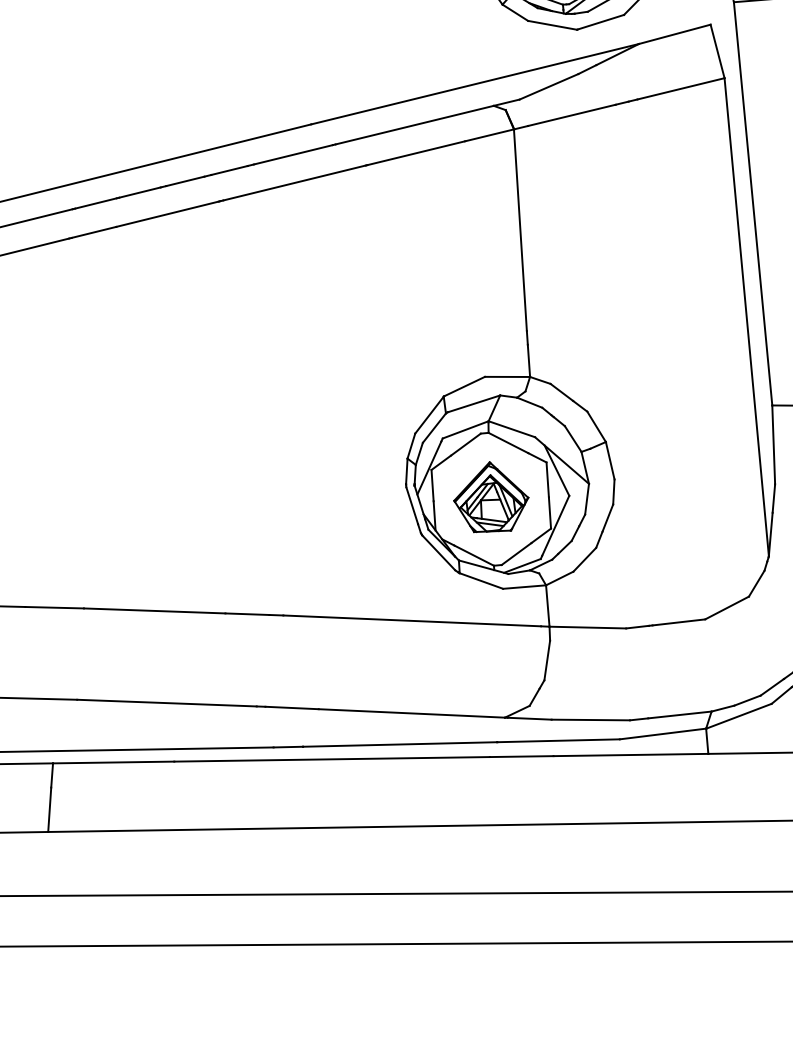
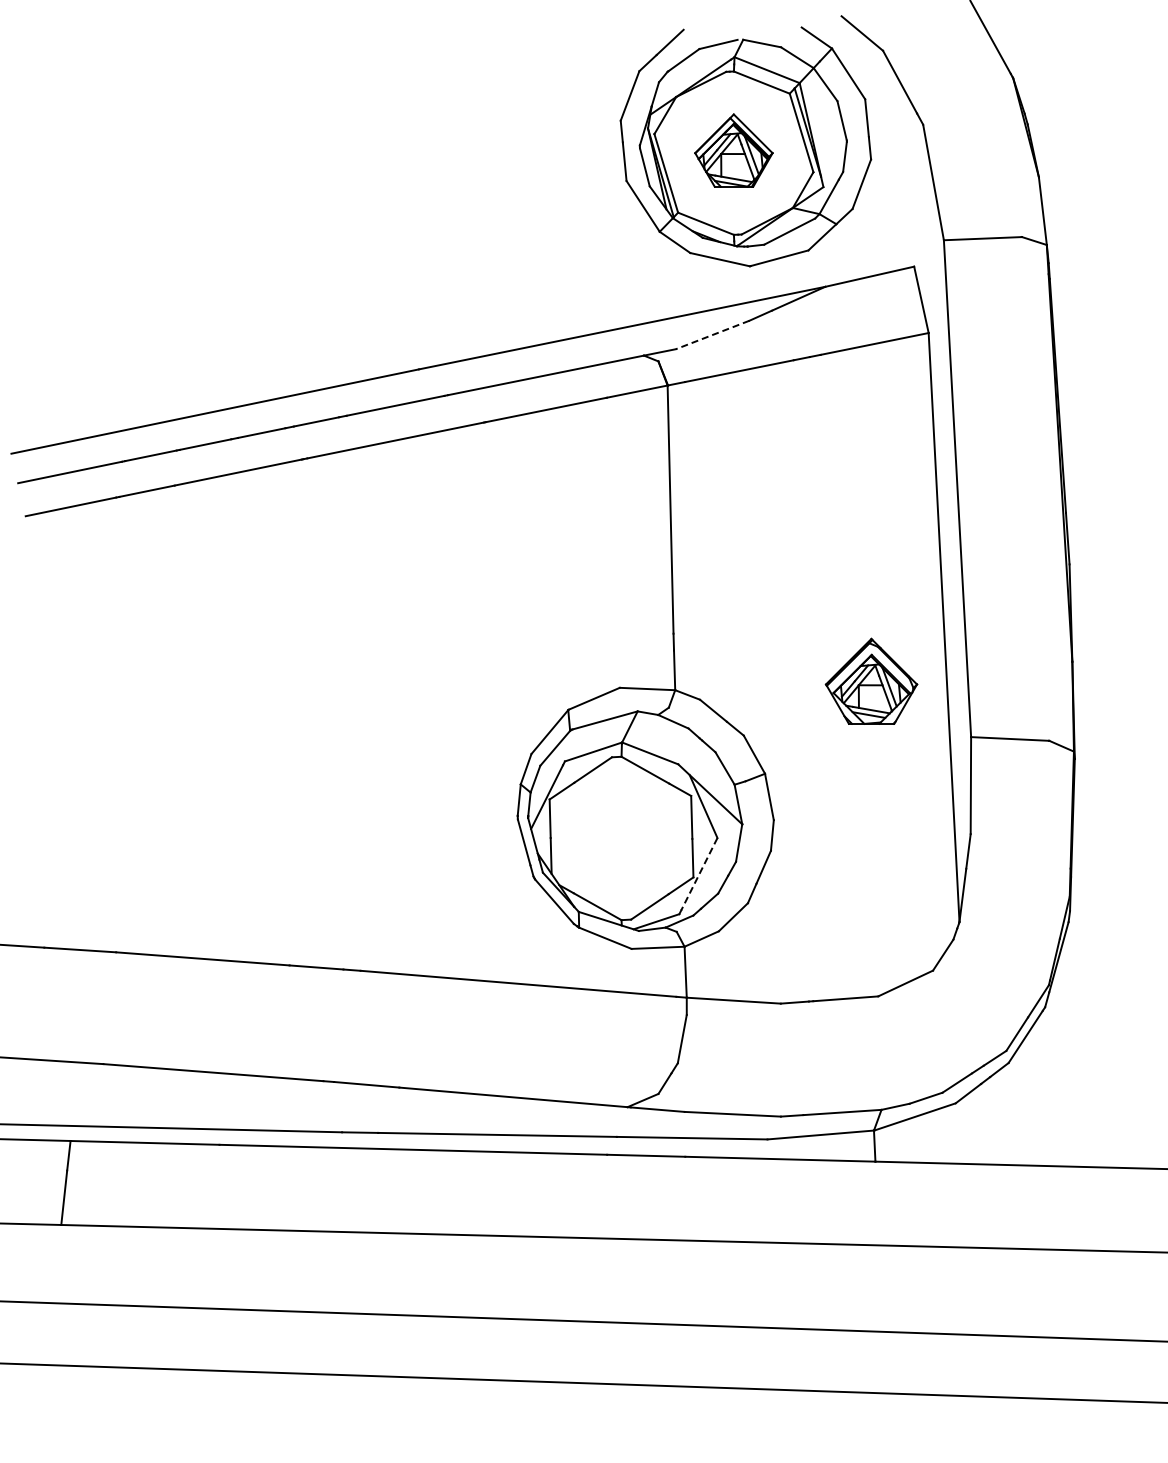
line: (548, 87) -> (712, 335), solid -> dashed
part: (491, 496) -> (871, 680), moved
line: (555, 526) -> (699, 874), solid -> dashed

